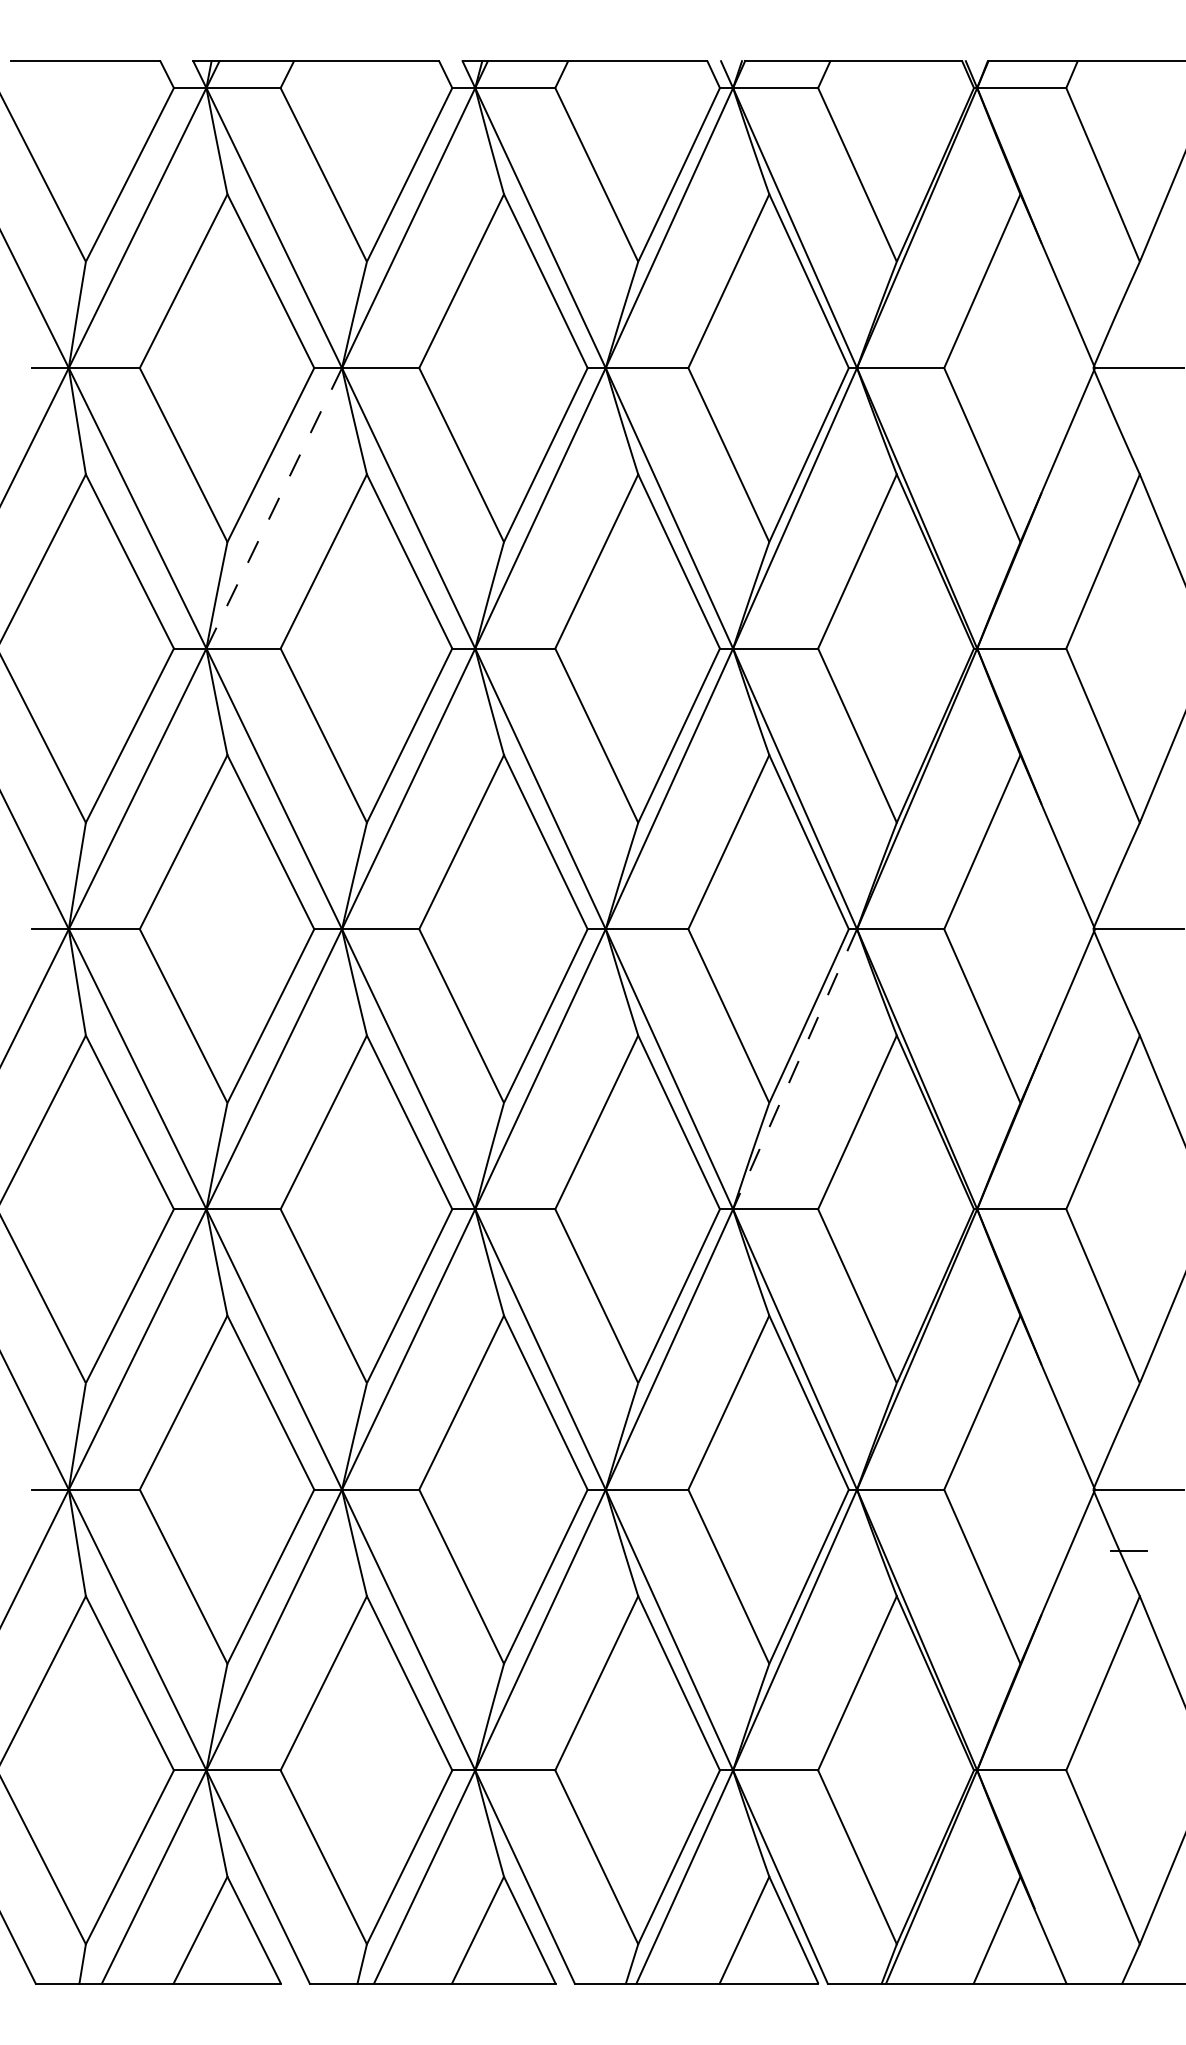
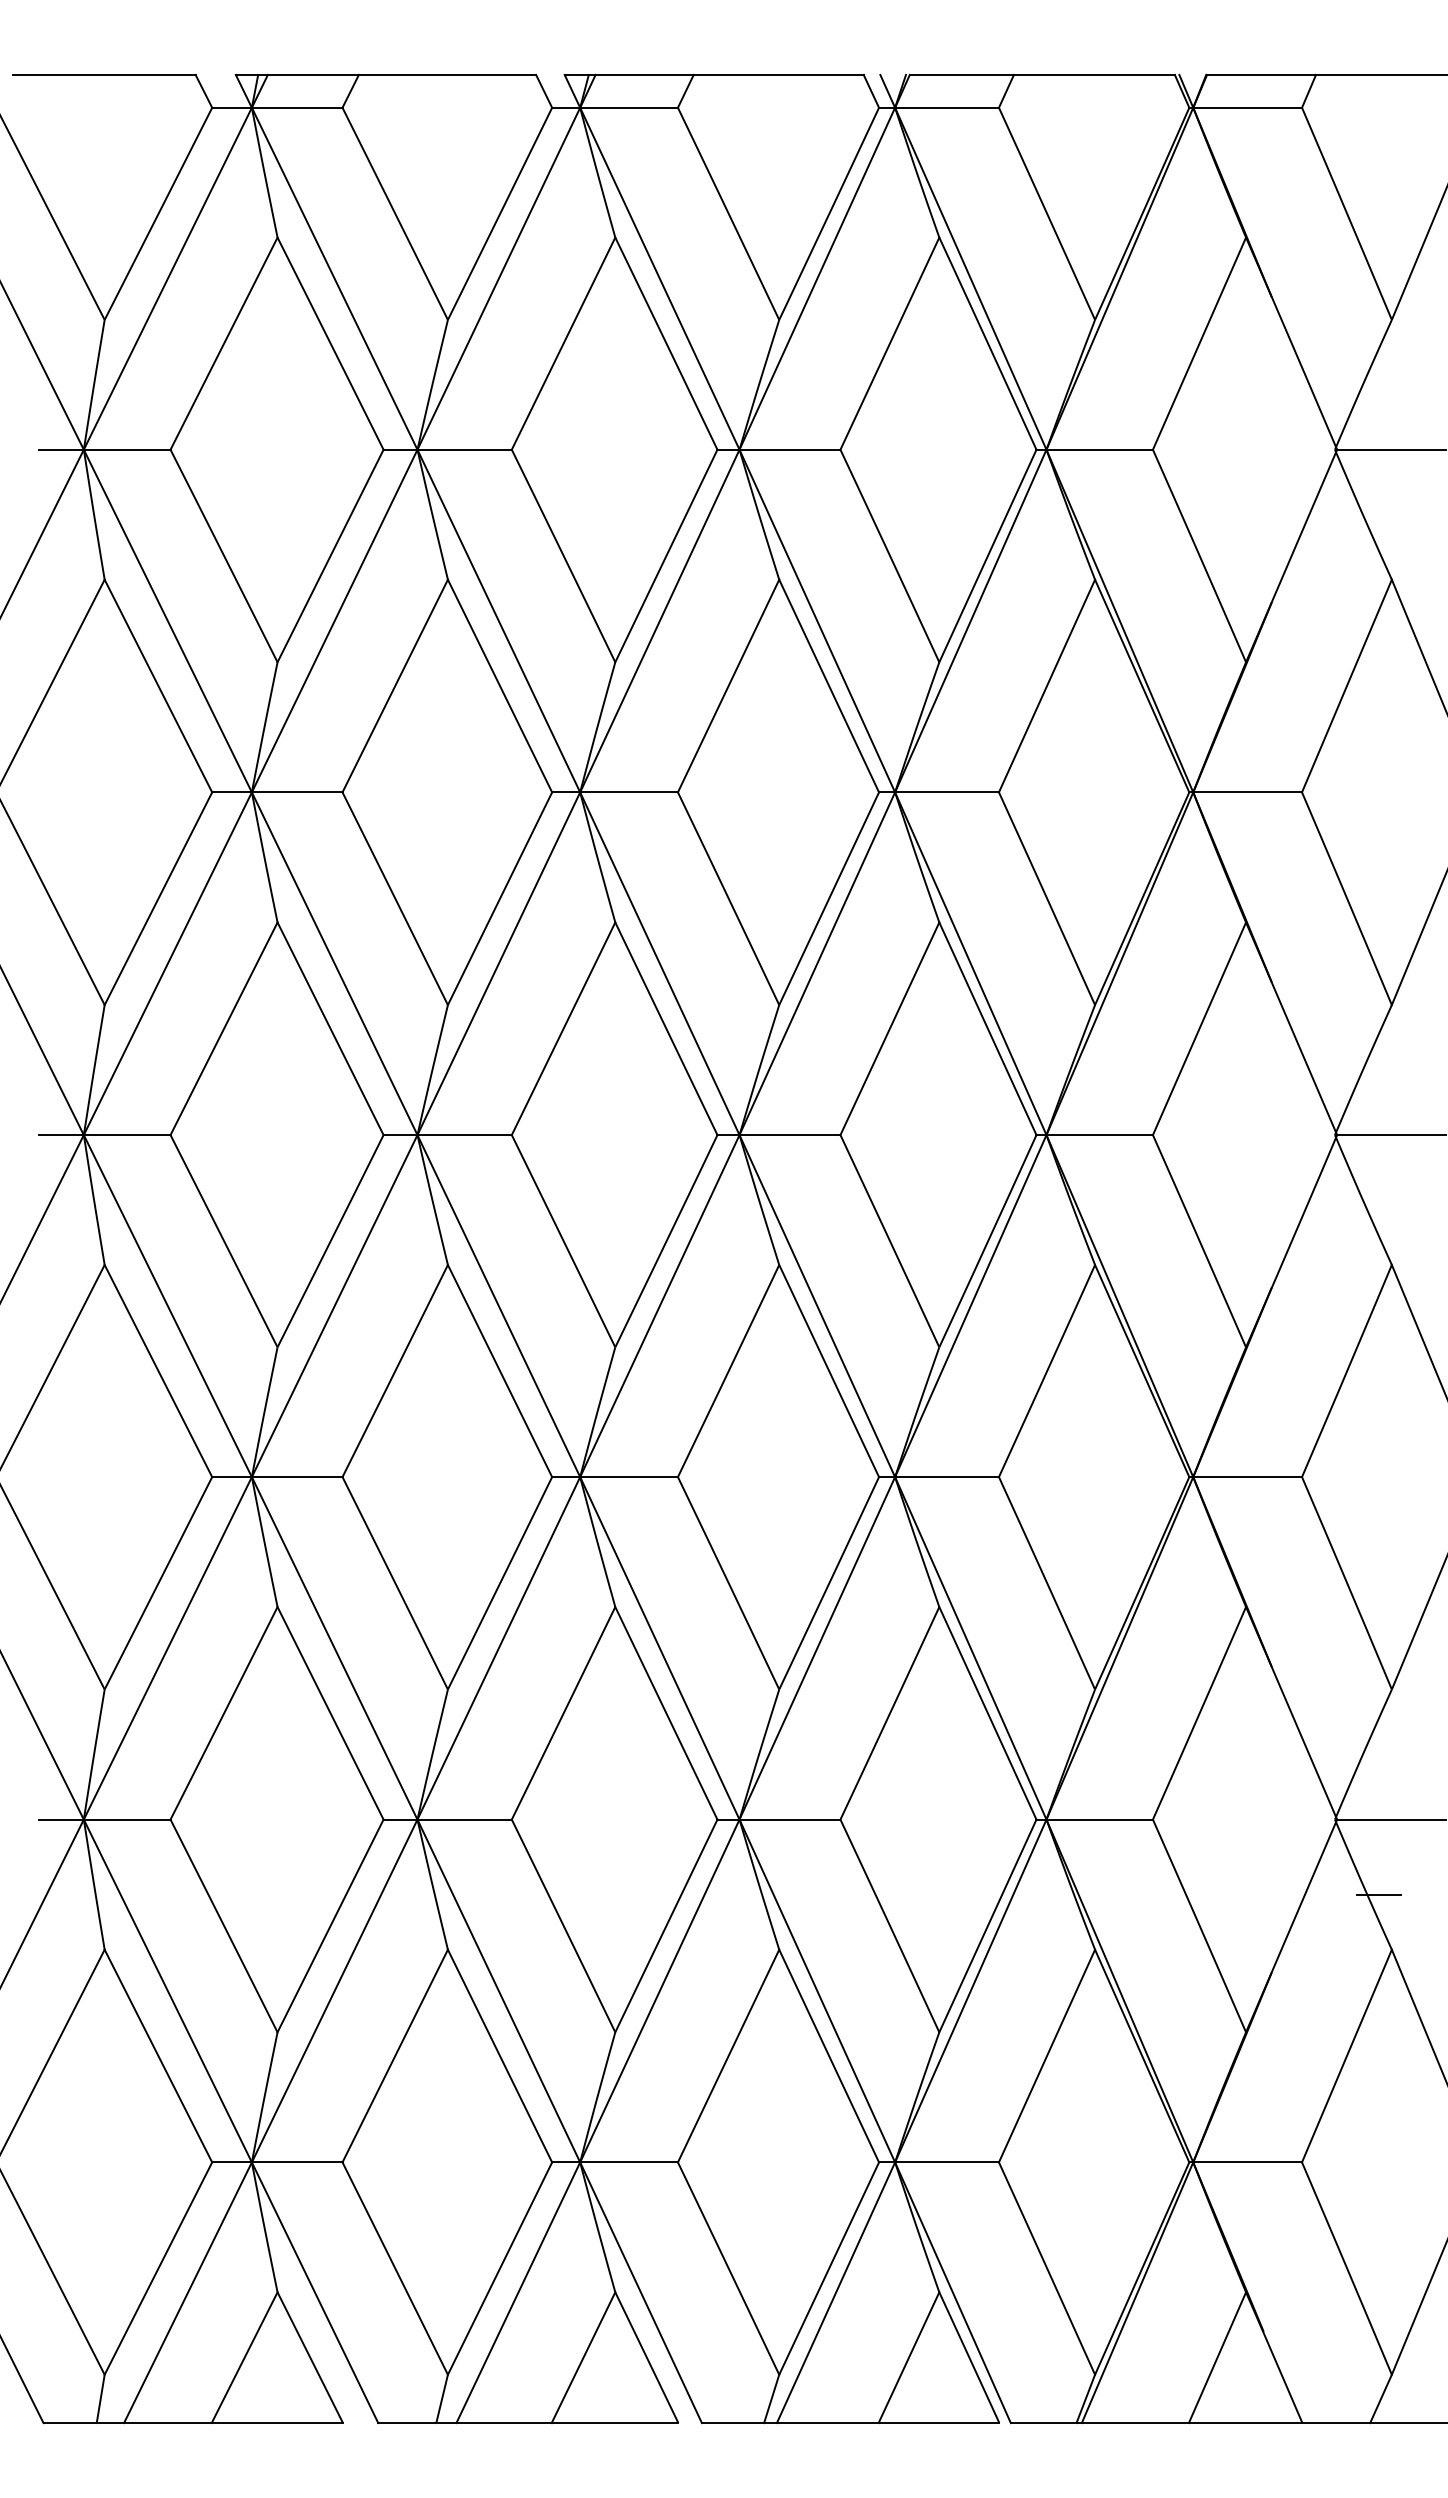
line: (274, 508) -> (334, 621), dashed -> solid
line: (794, 1069) -> (970, 1306), dashed -> solid

